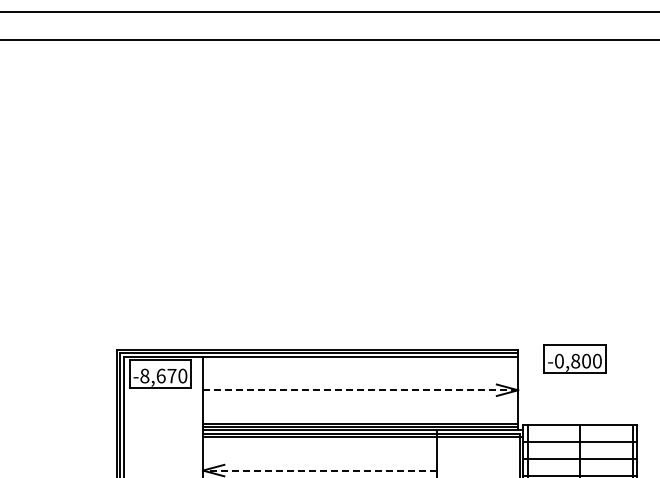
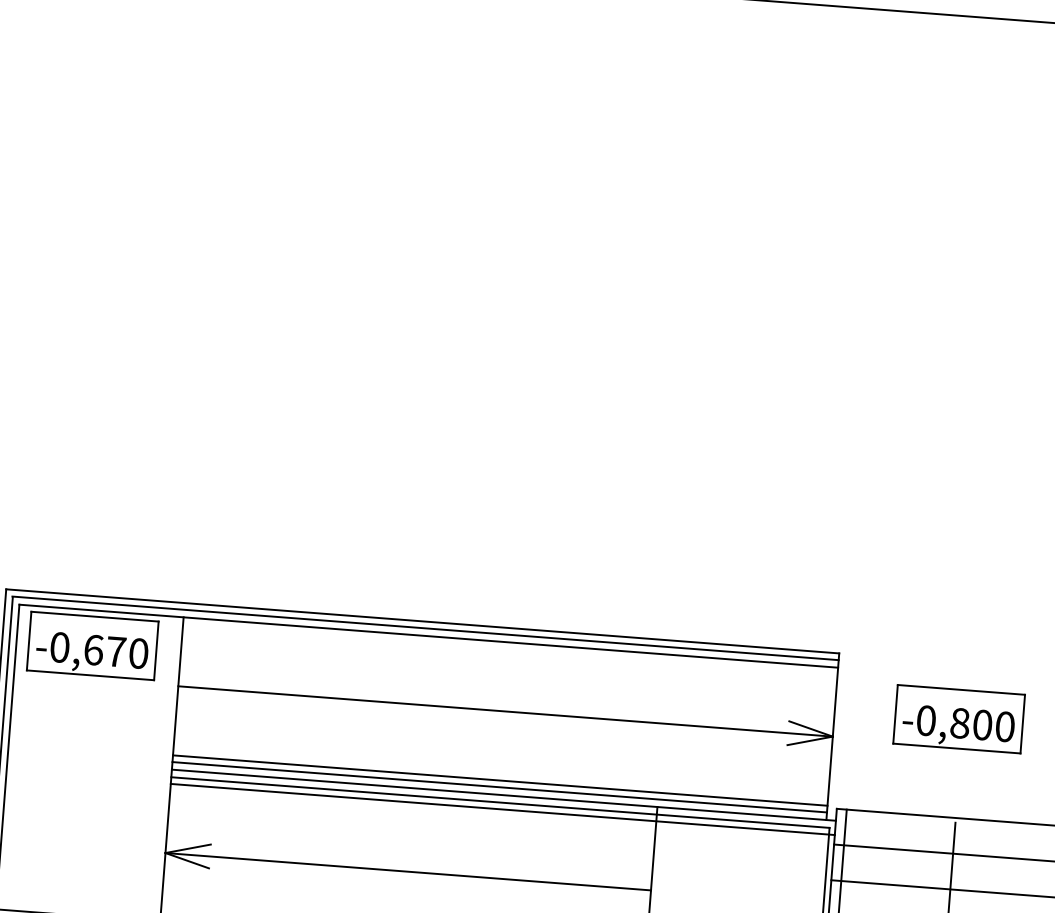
part: (574, 358) -> (958, 717), moved
text: (144, 376) -> (59, 648), -8,670 -> -0,670
line: (360, 390) -> (505, 711), dashed -> solid
line: (319, 470) -> (407, 871), dashed -> solid

